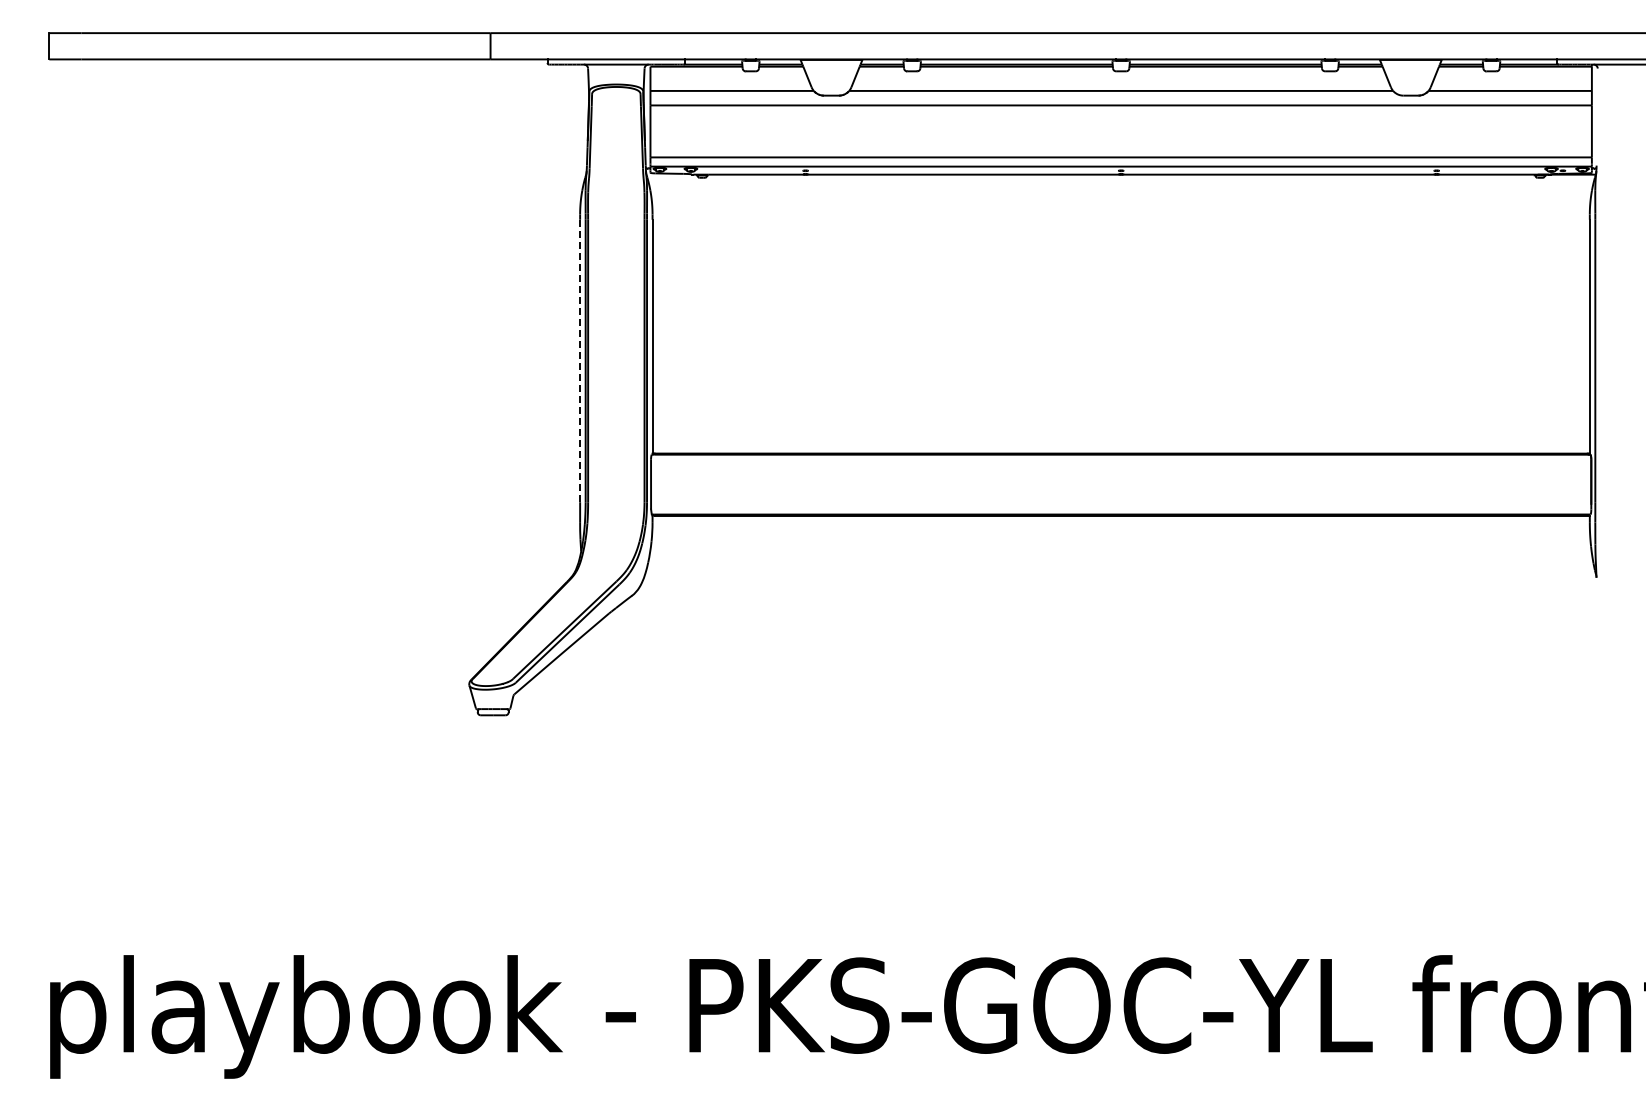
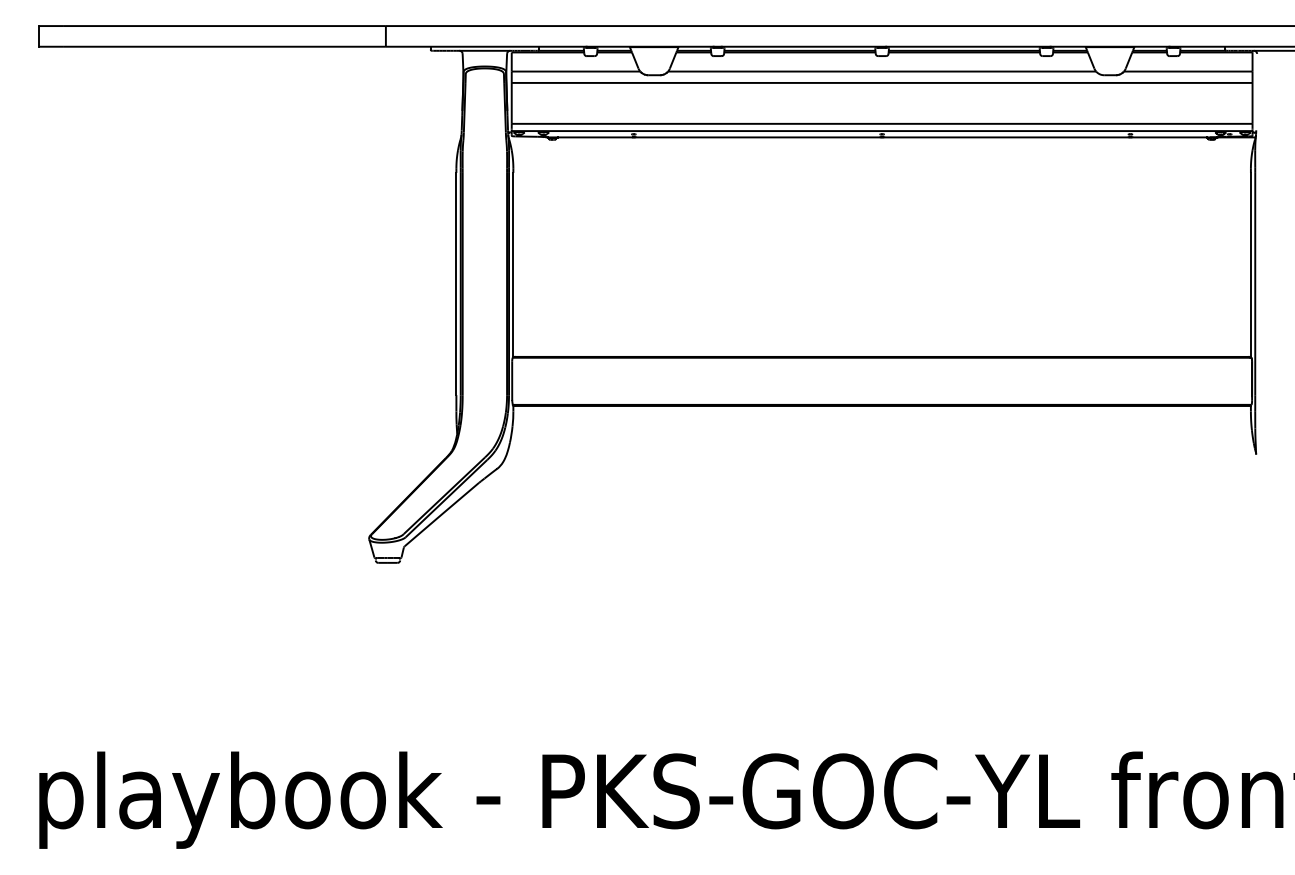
line: (580, 361) -> (456, 284), dashed -> solid

